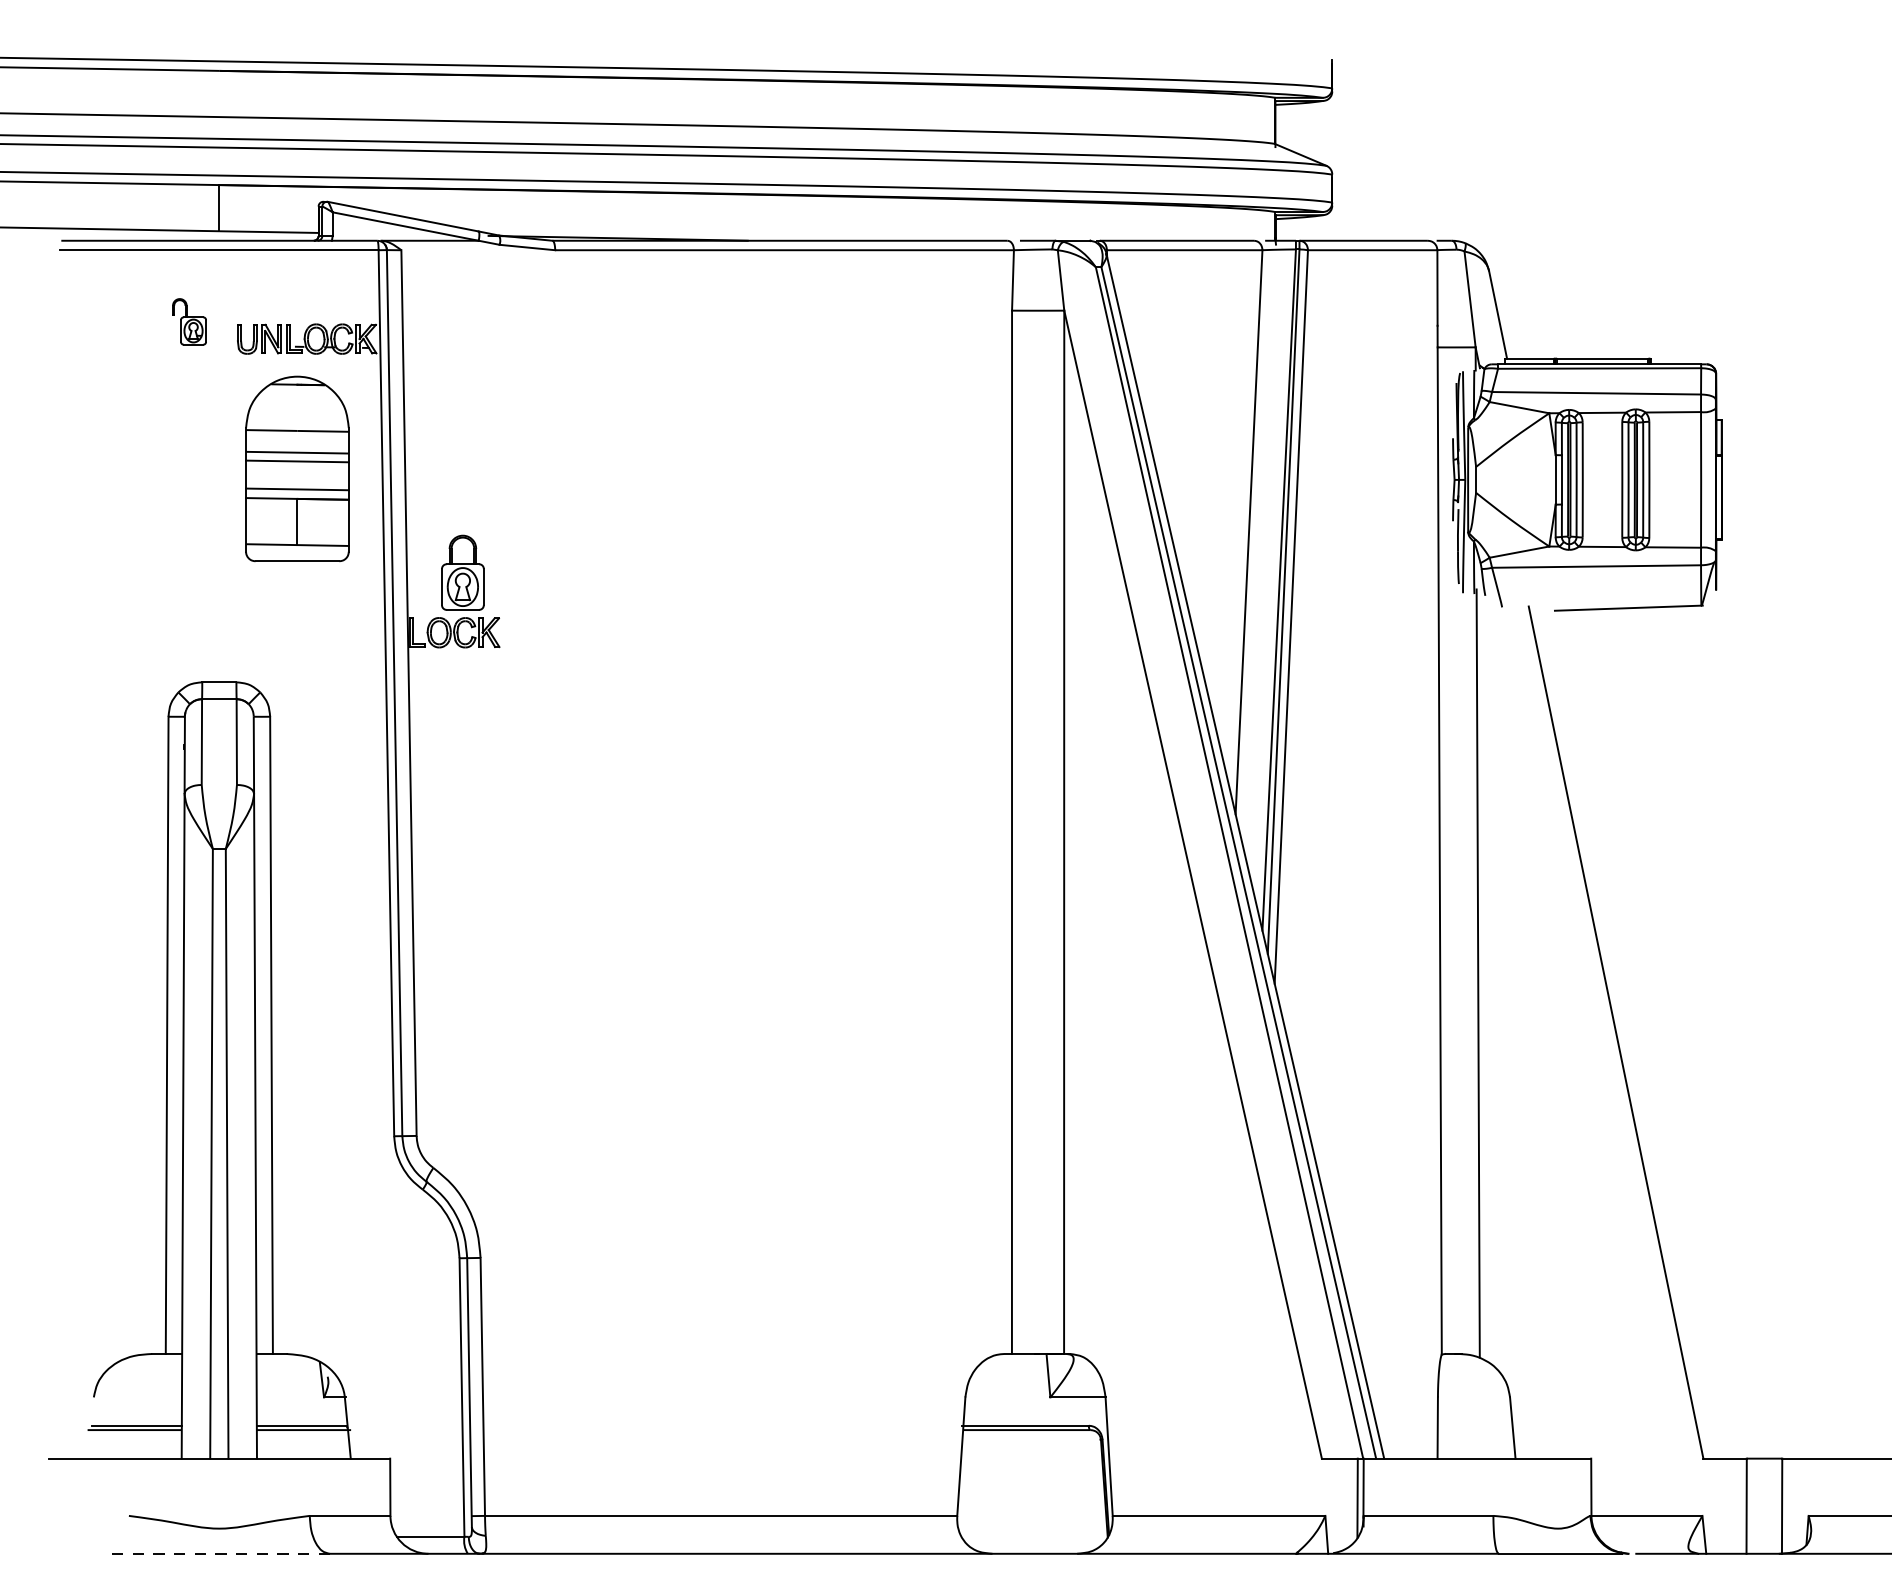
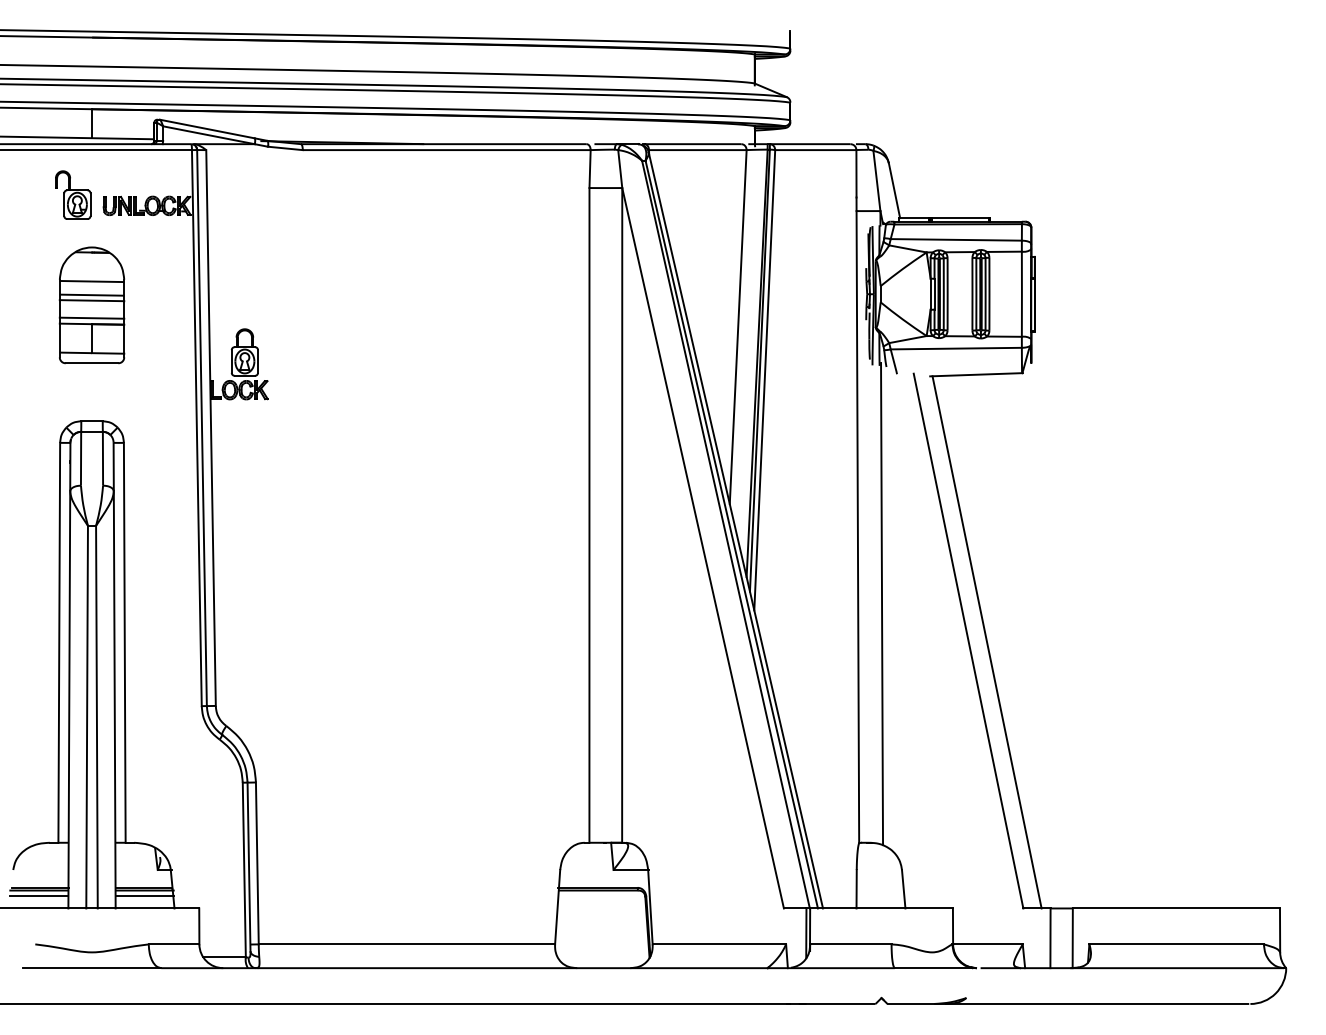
part: (189, 320) -> (73, 194), size x1.67
part: (296, 469) -> (91, 305), moved
line: (1644, 1034) -> (986, 642), added
line: (135, 1439) -> (39, 896), added
line: (302, 1439) -> (144, 896), added
line: (218, 1554) -> (91, 968), dashed -> solid

